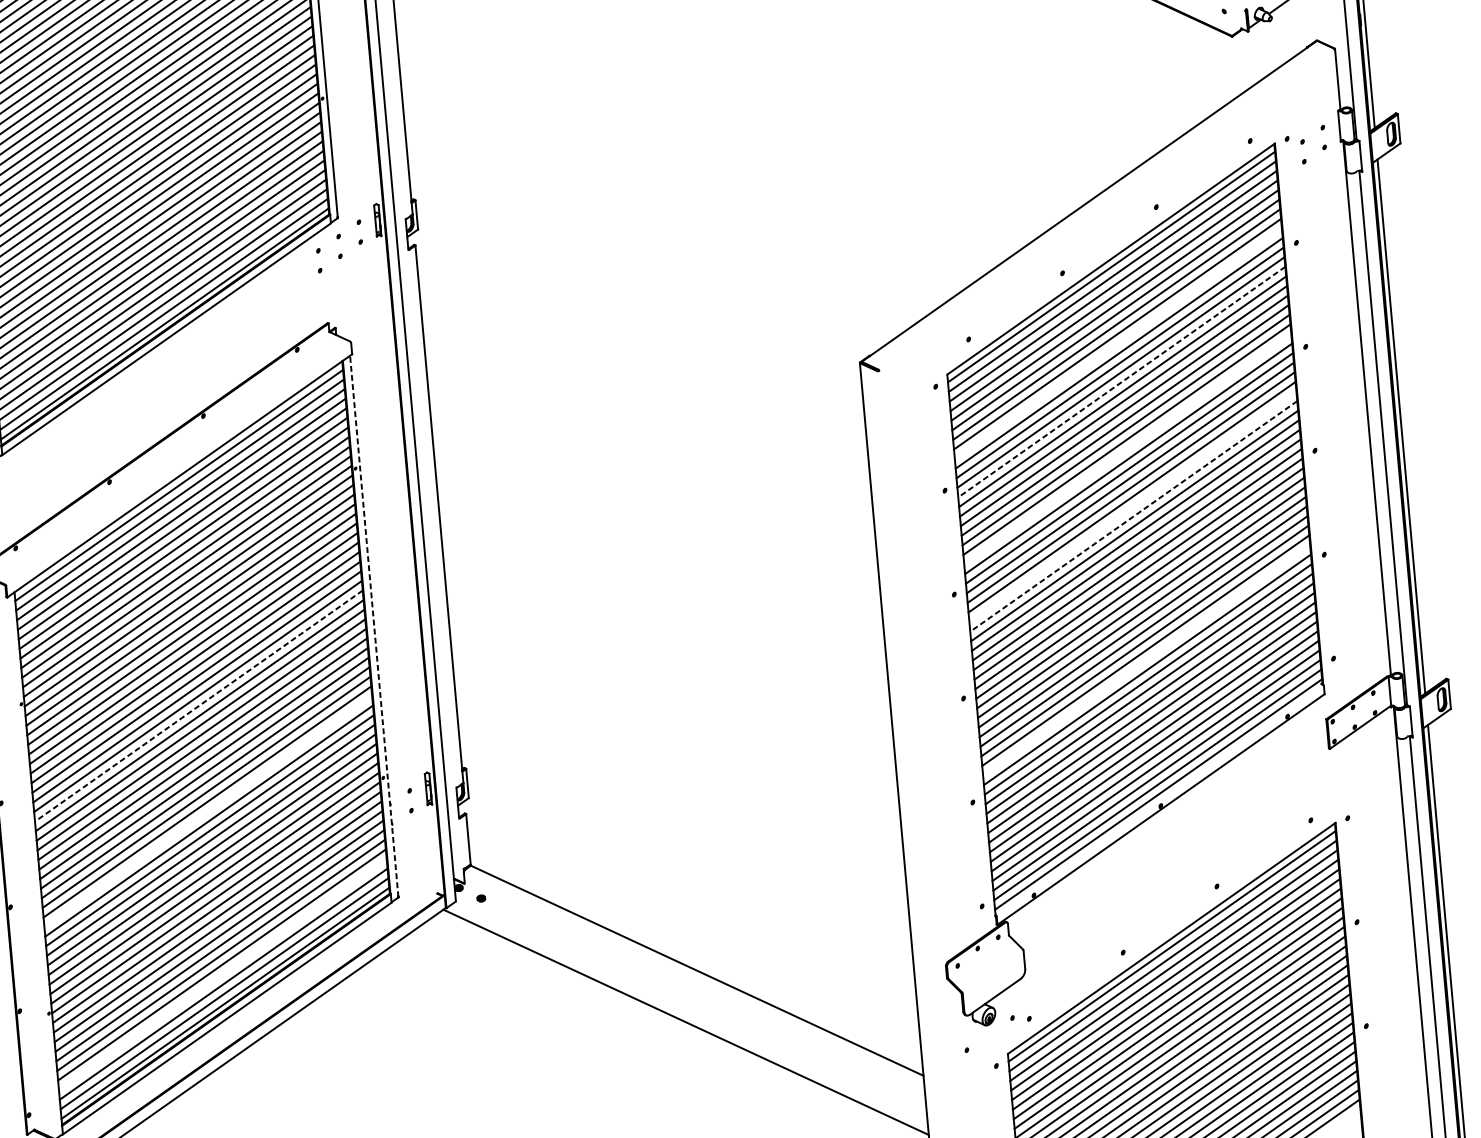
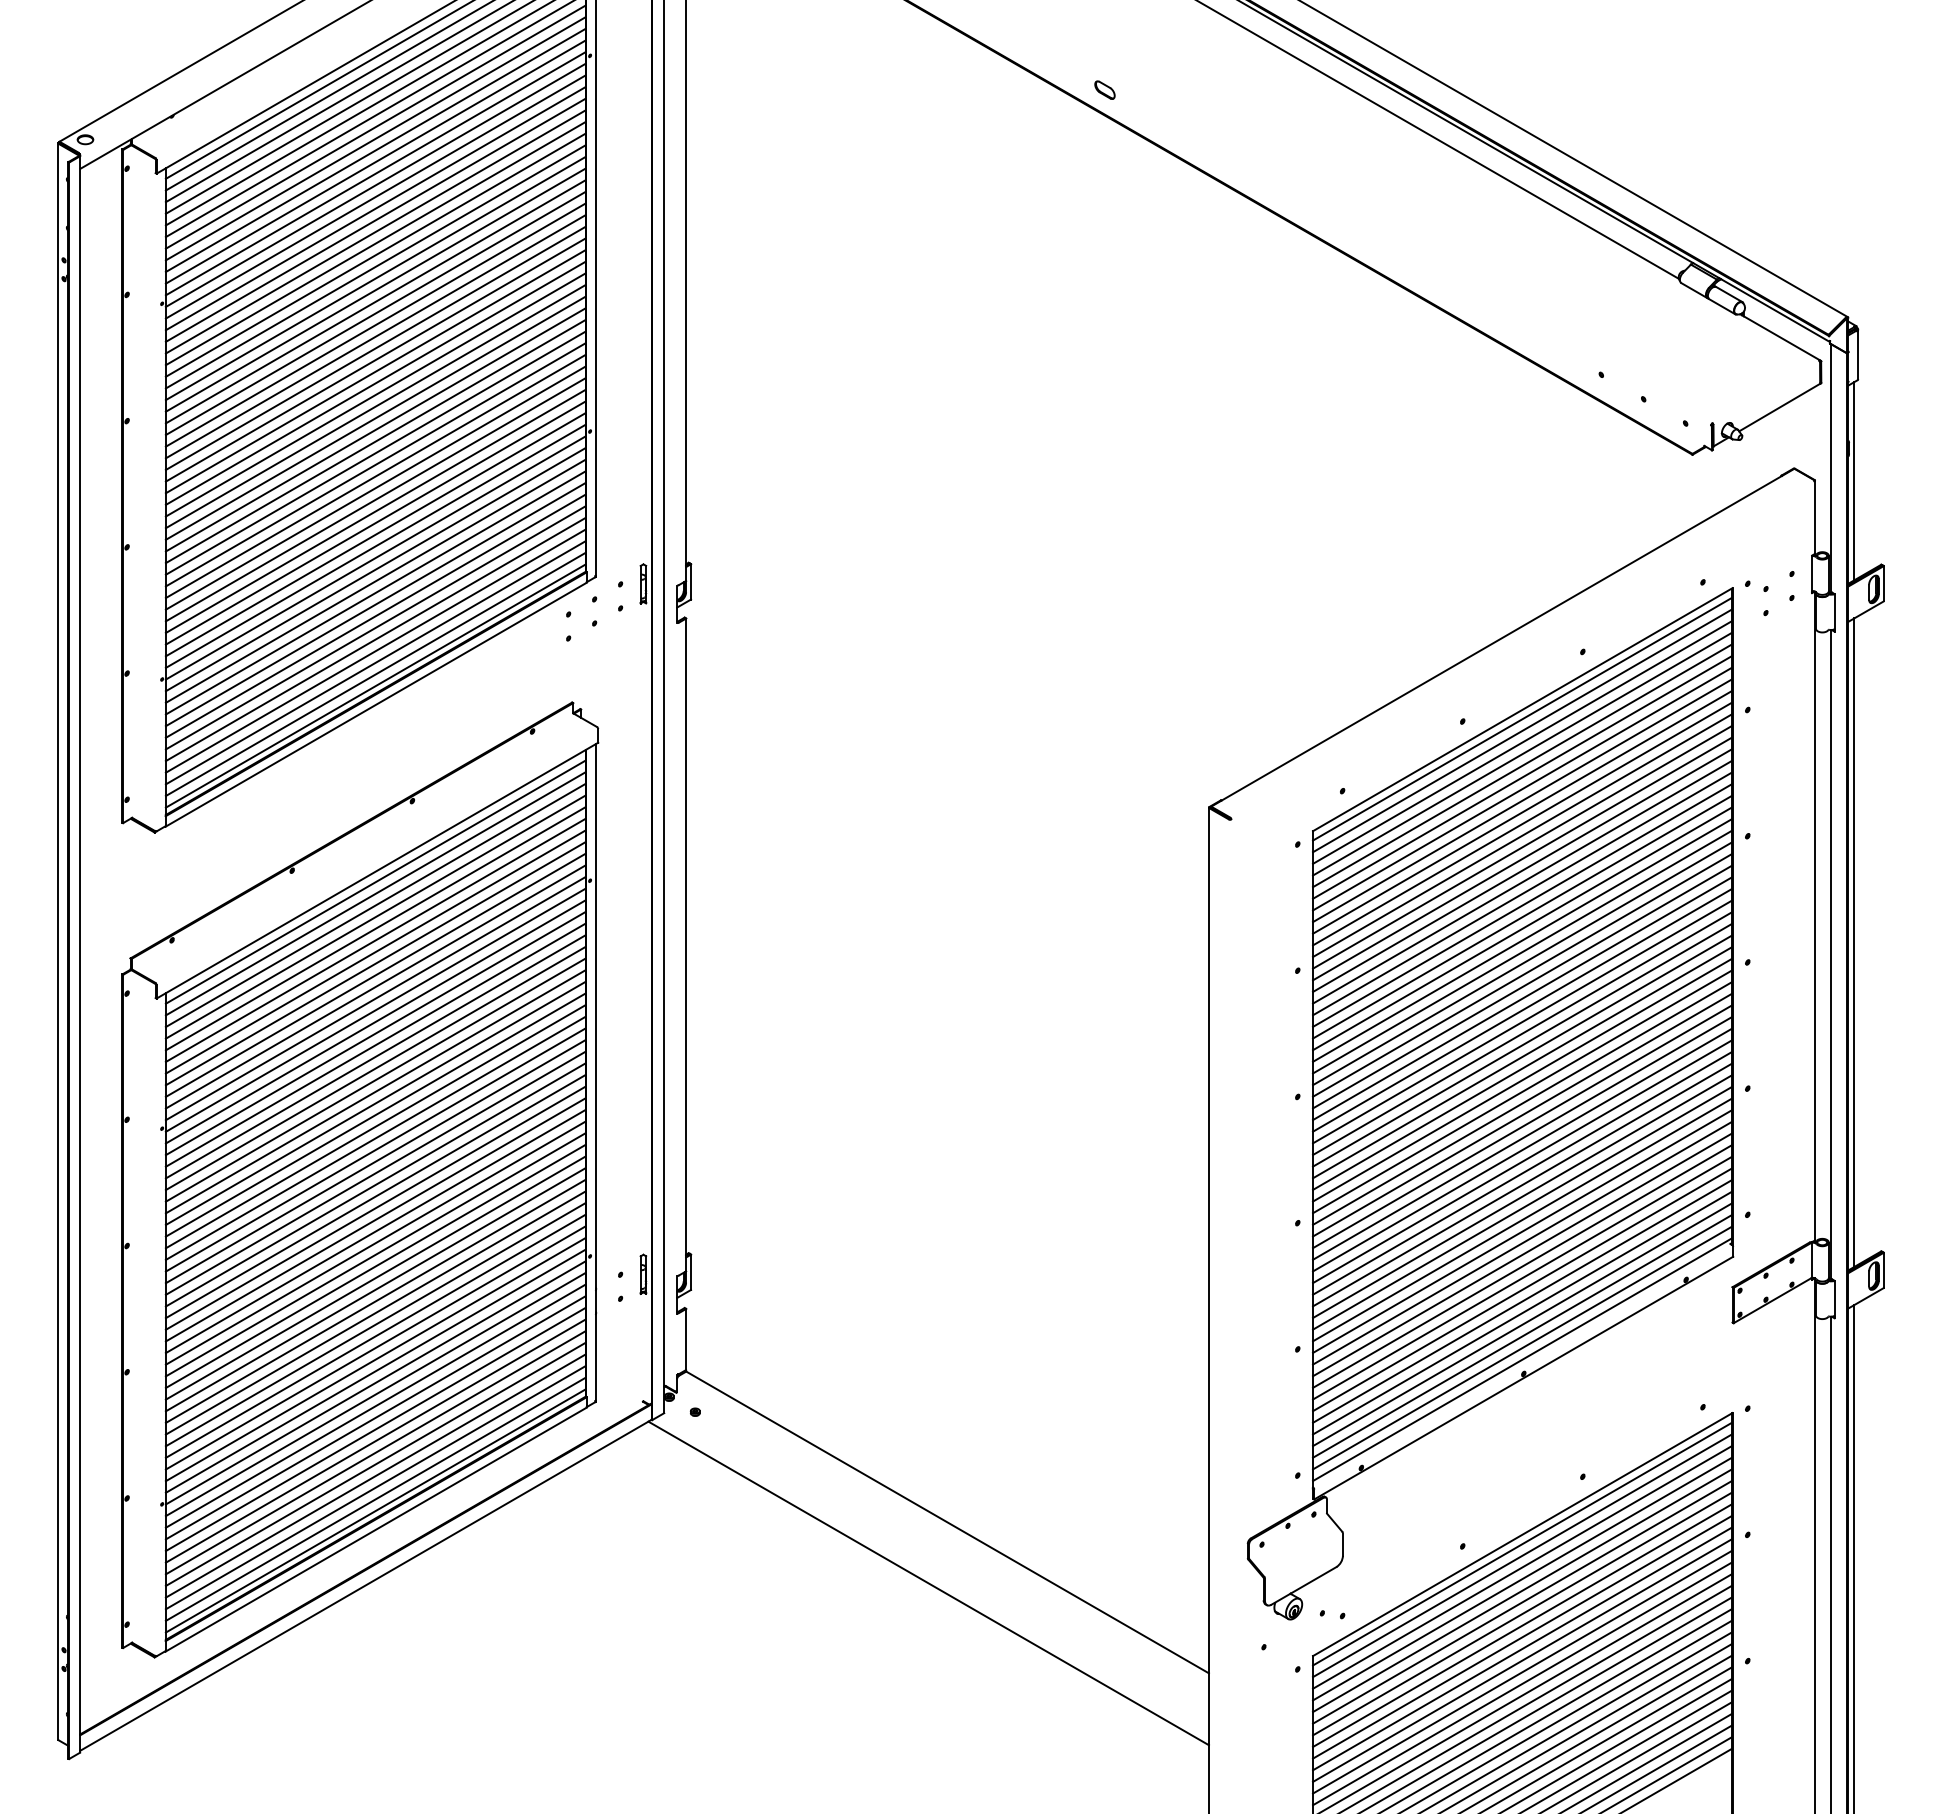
line: (1118, 343) -> (1522, 812), added
line: (1121, 382) -> (1522, 859), dashed -> solid
line: (1127, 449) -> (1522, 940), added
line: (1133, 506) -> (1522, 1010), added
line: (1133, 516) -> (1522, 1022), dashed -> solid
line: (374, 626) -> (595, 1073), dashed -> solid
line: (1146, 660) -> (1522, 1196), added
line: (198, 706) -> (375, 1150), dashed -> solid
line: (208, 811) -> (375, 1277), added
line: (222, 974) -> (375, 1475), added

